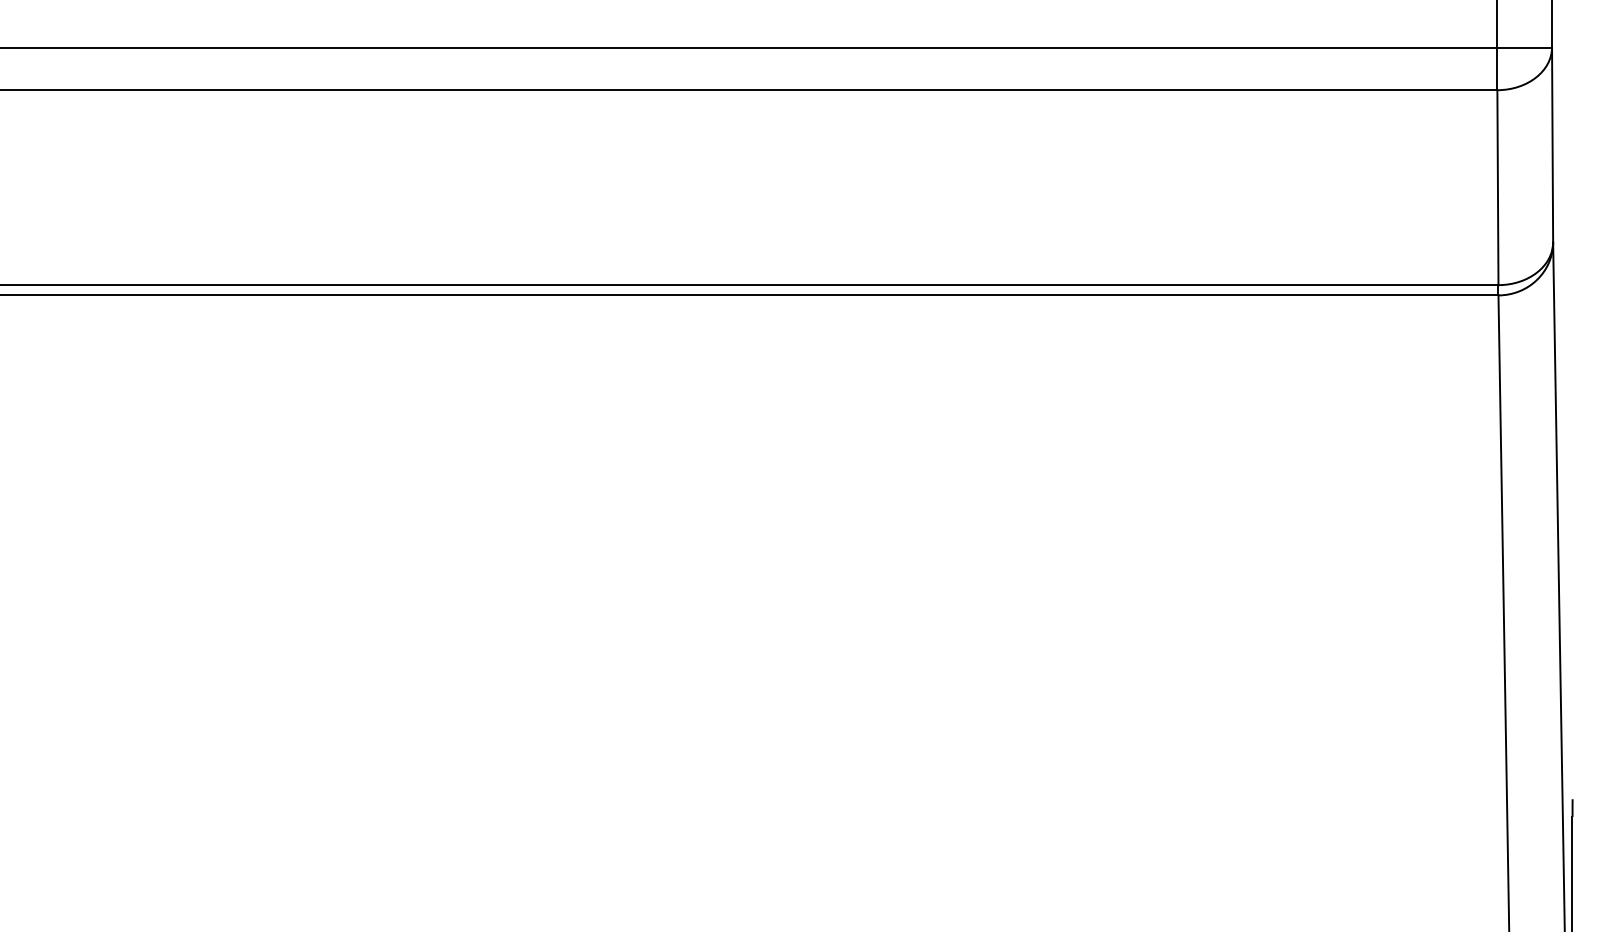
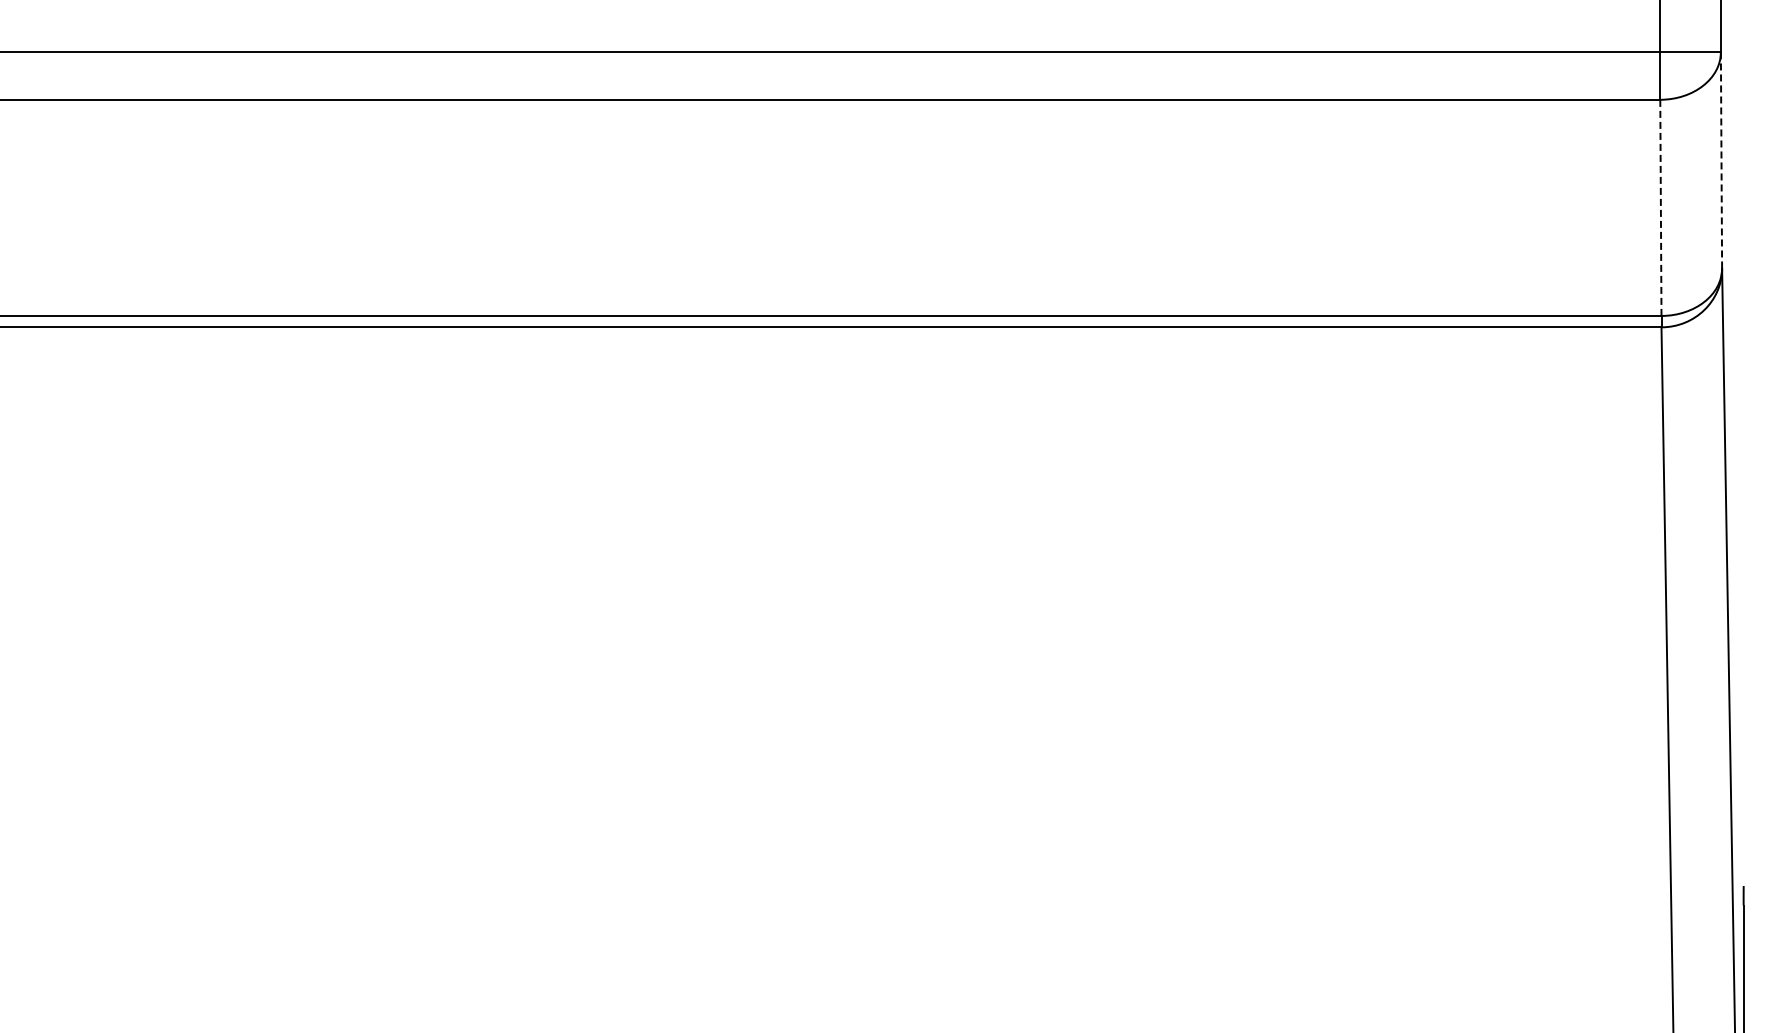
line: (1552, 145) -> (1721, 161), solid -> dashed
line: (1497, 187) -> (1660, 207), solid -> dashed

